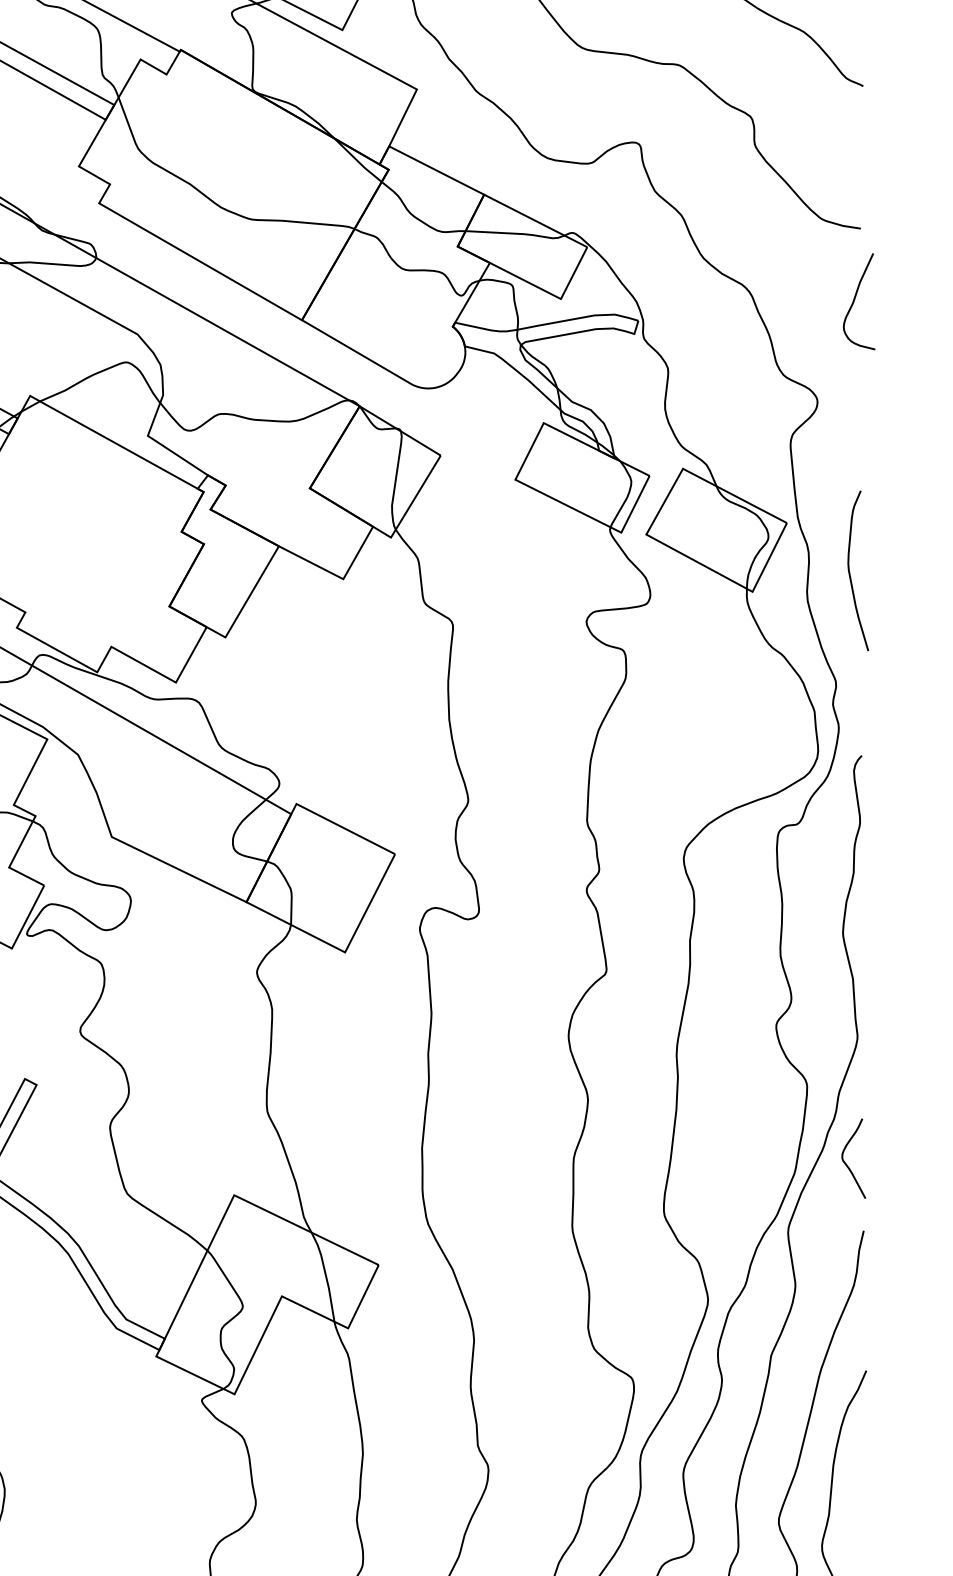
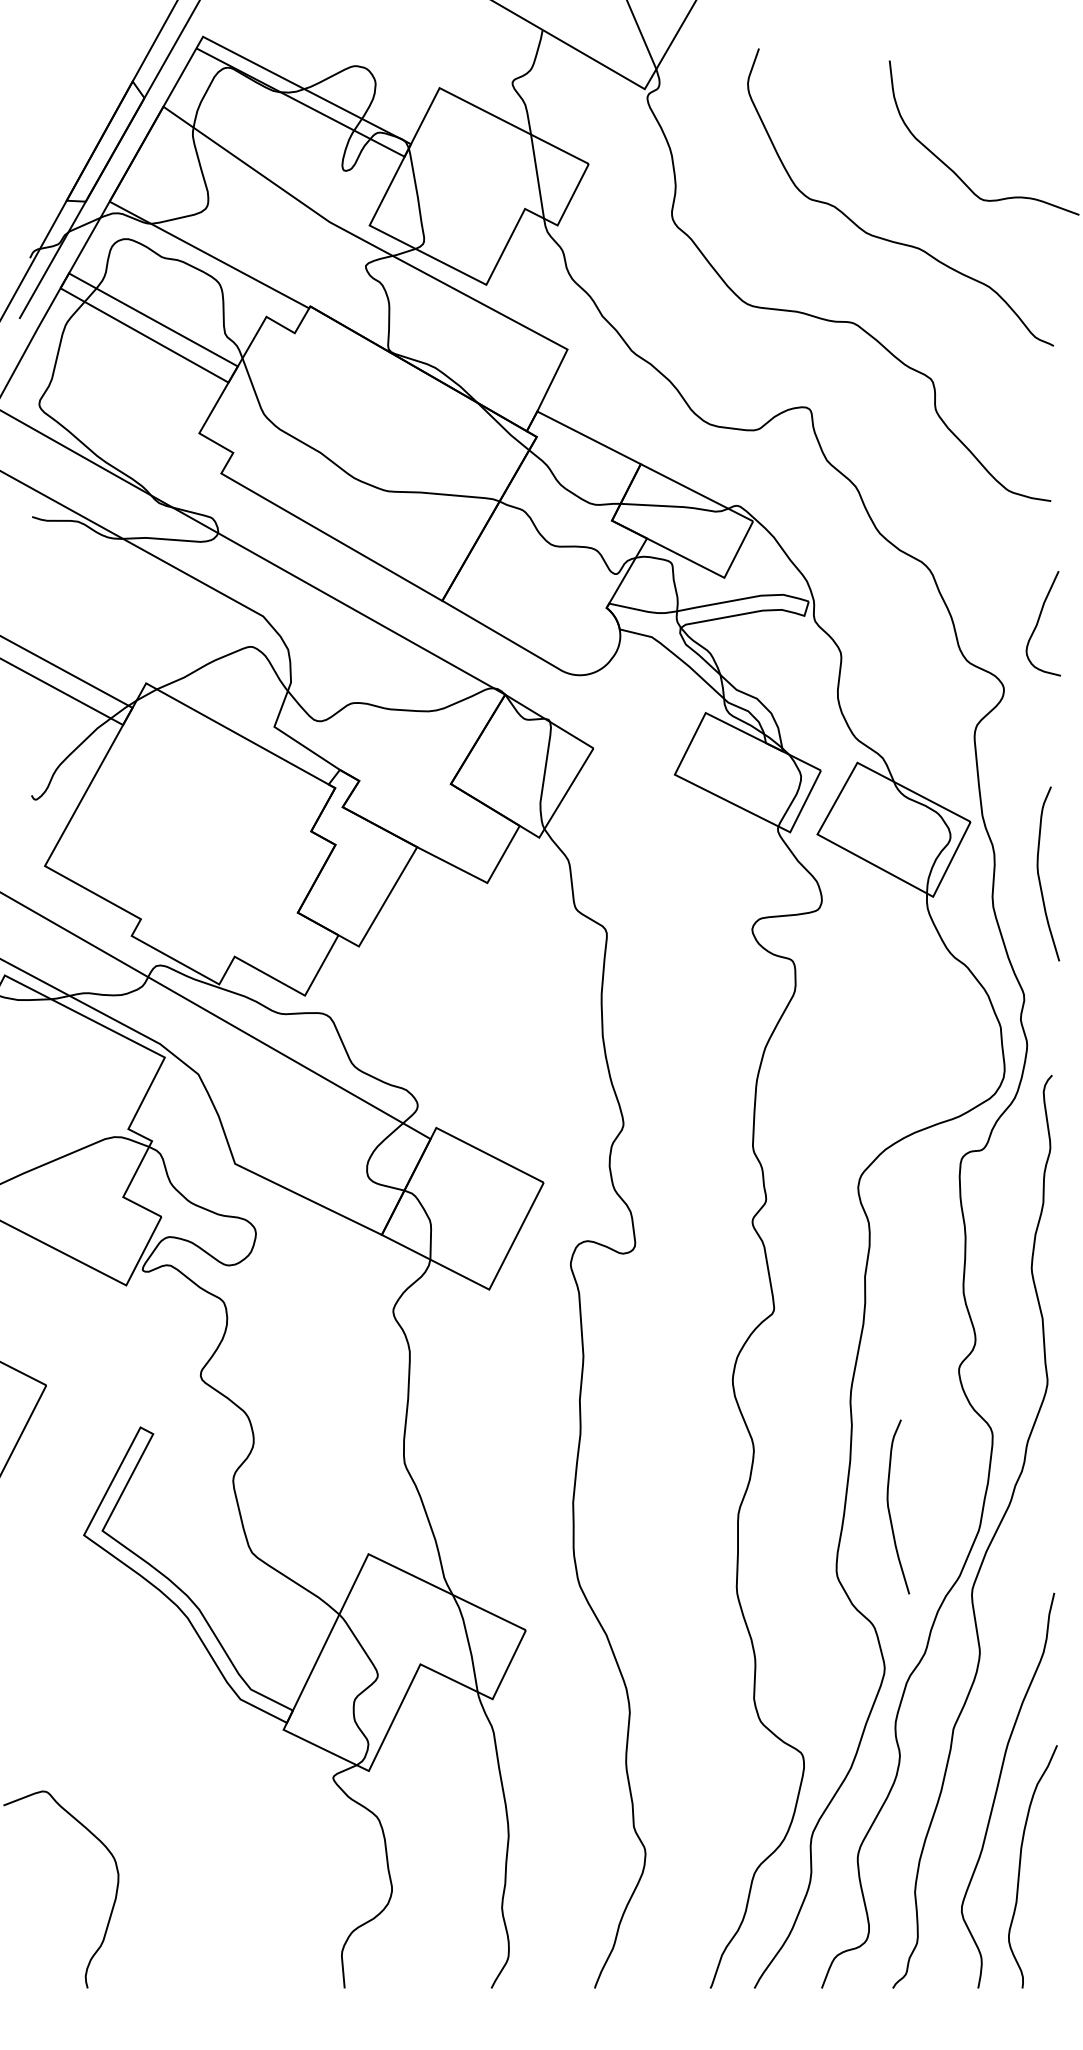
curve: (854, 301) -> (1038, 623), moved
curve: (712, 1152) -> (889, 1507), added
curve: (846, 1163) -> (1035, 1519), removed

